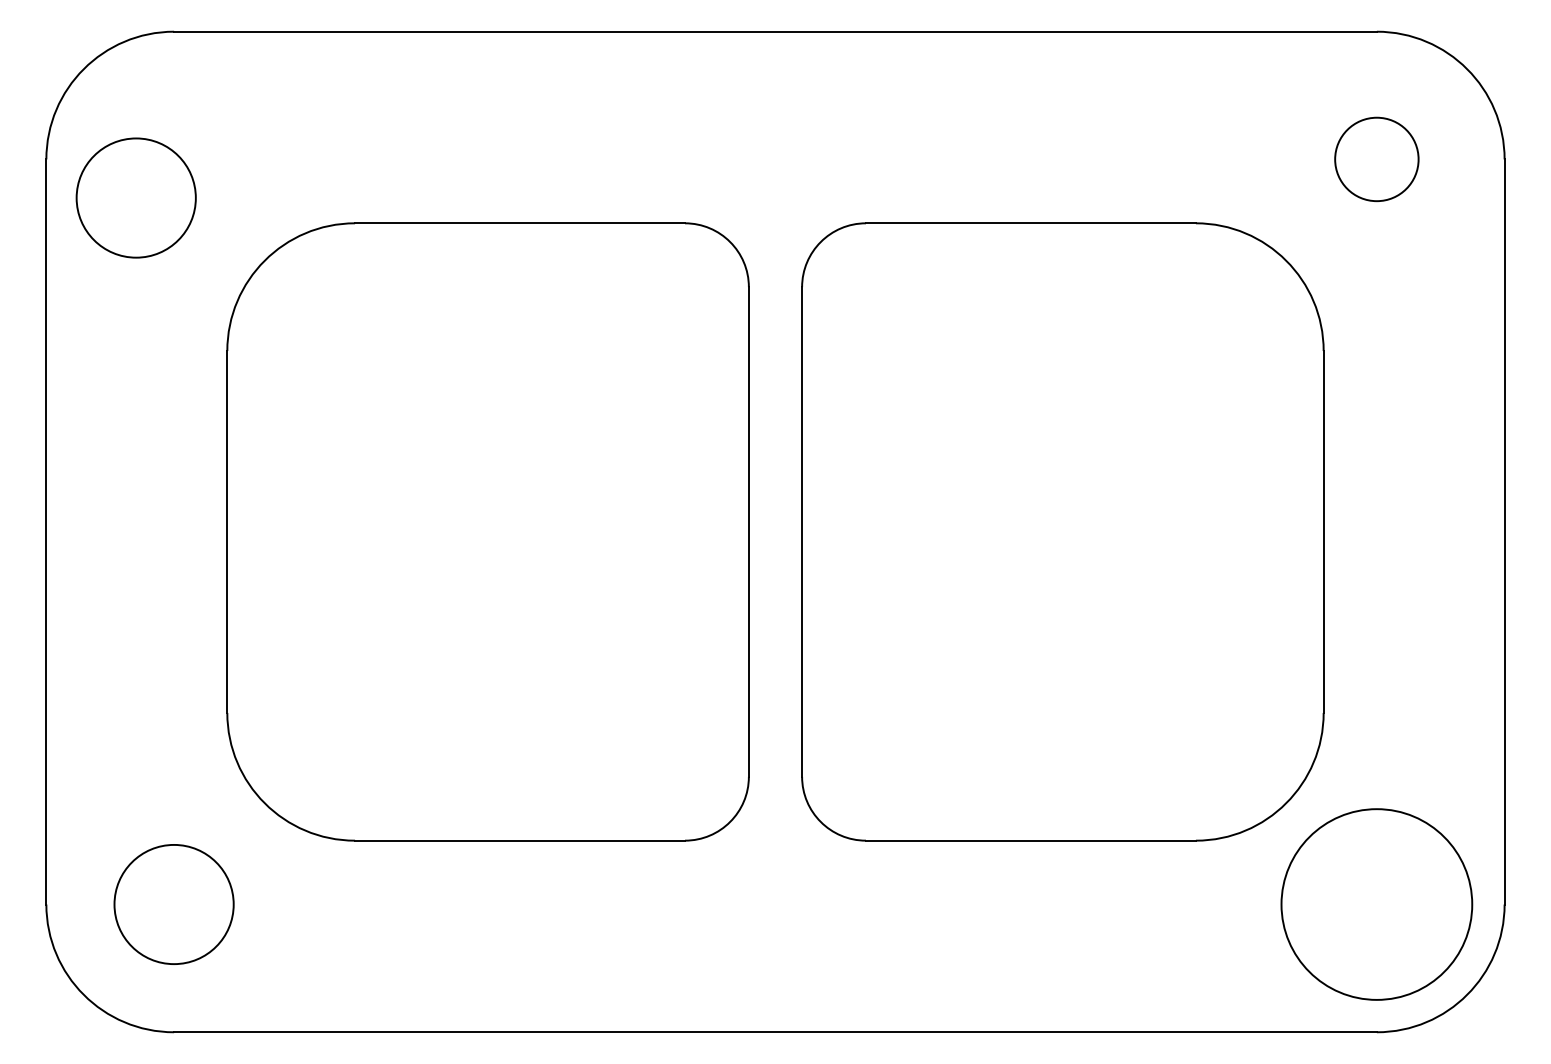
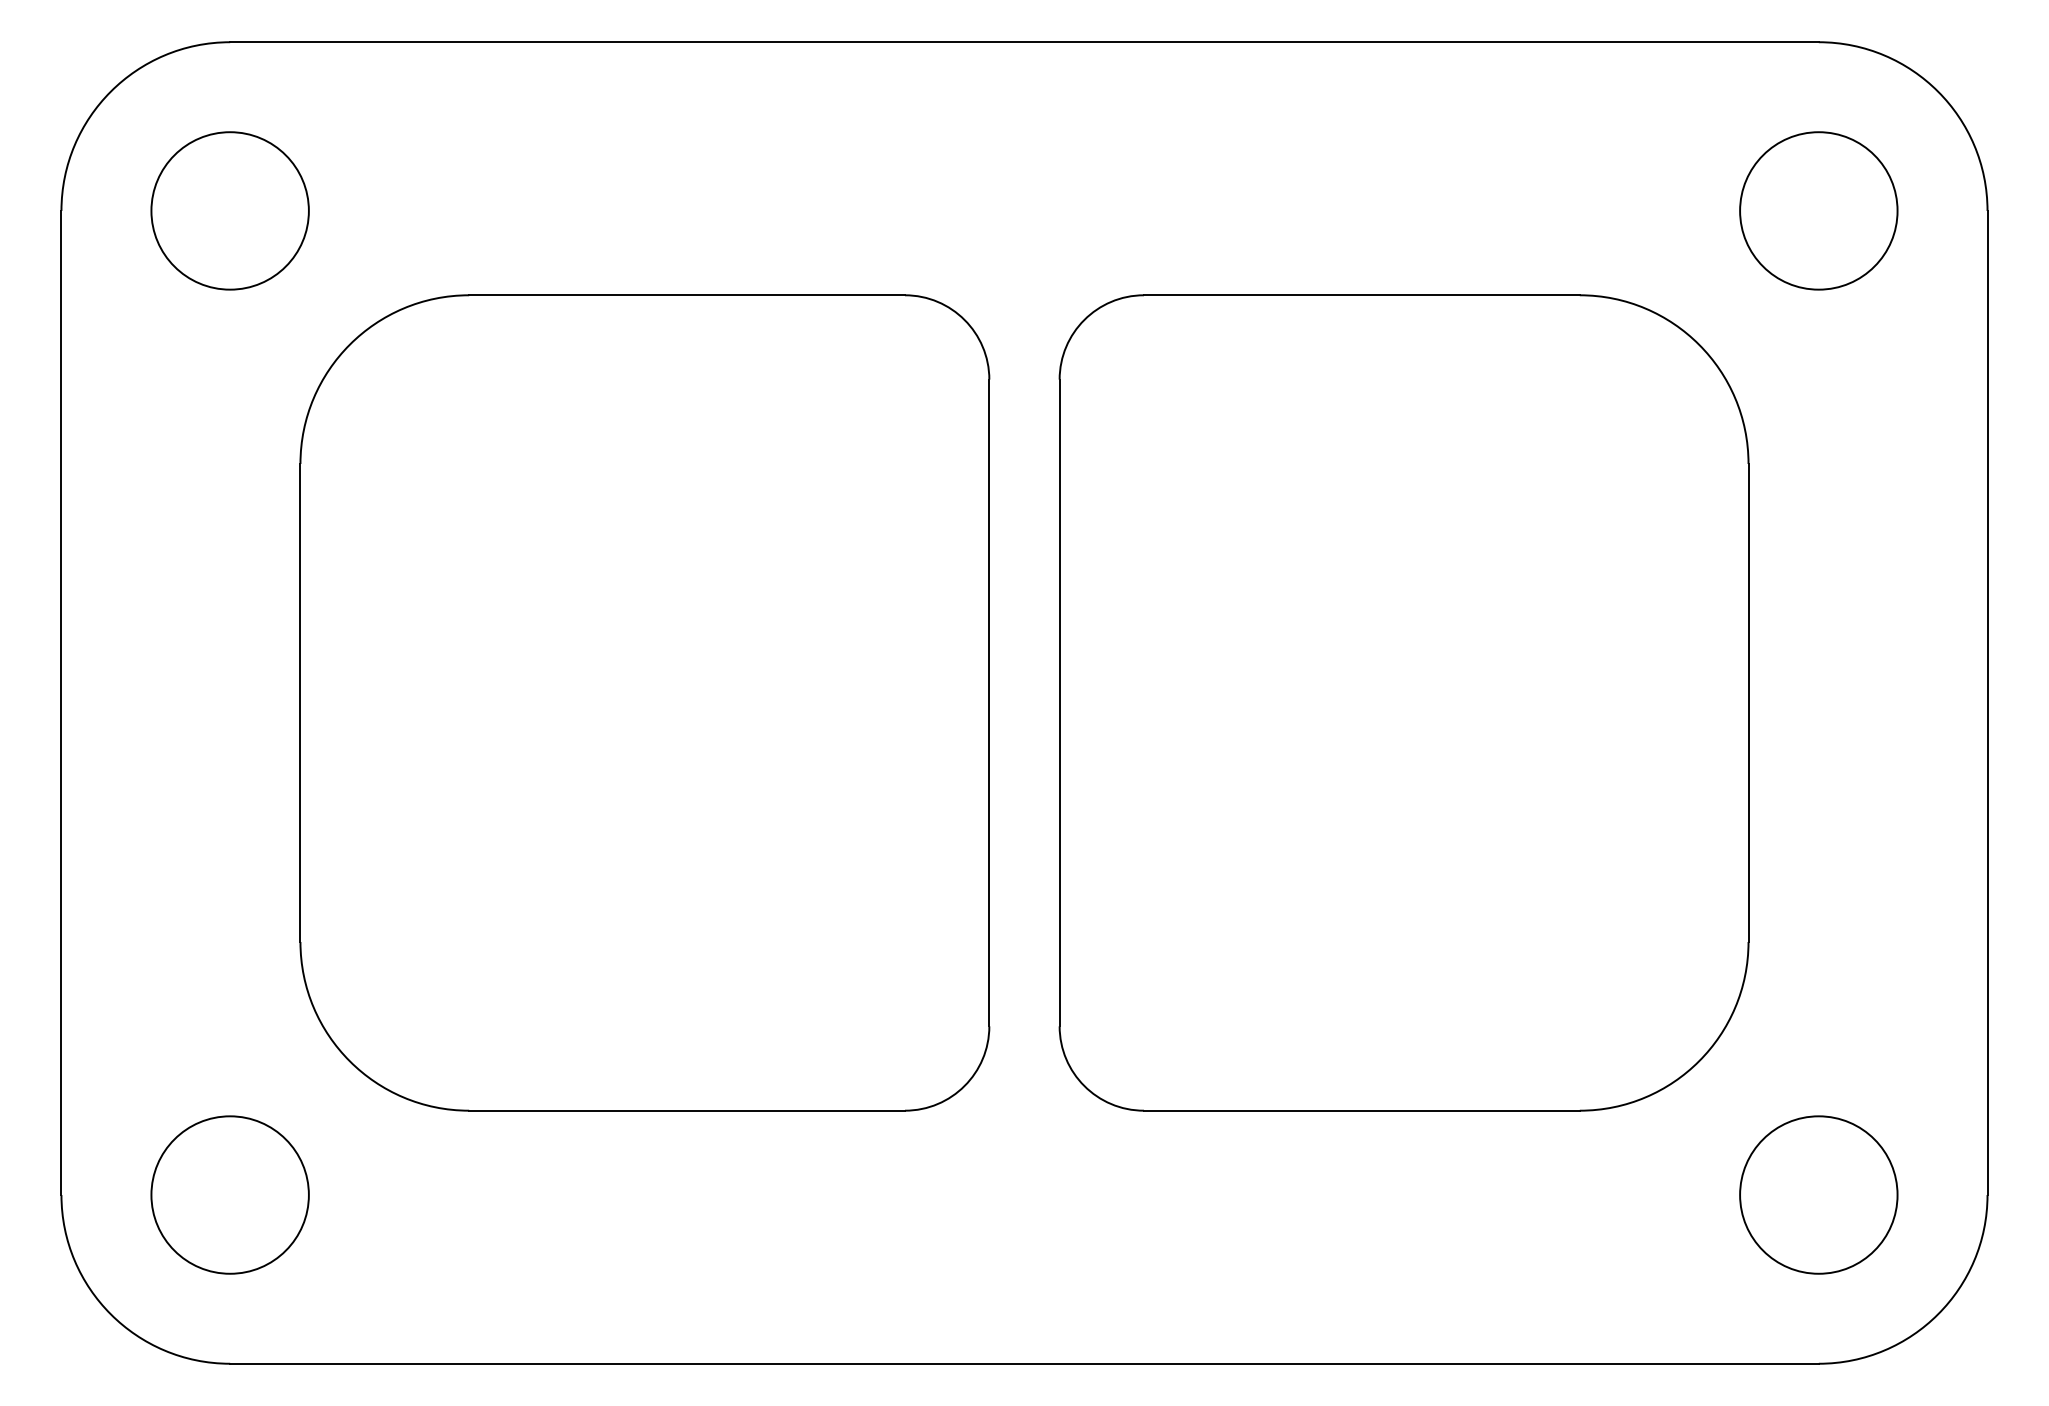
circle: (1376, 159) -> (1818, 210), size x1.43
circle: (135, 197) -> (229, 210), moved
circle: (1376, 904) -> (1818, 1194), size x0.62

